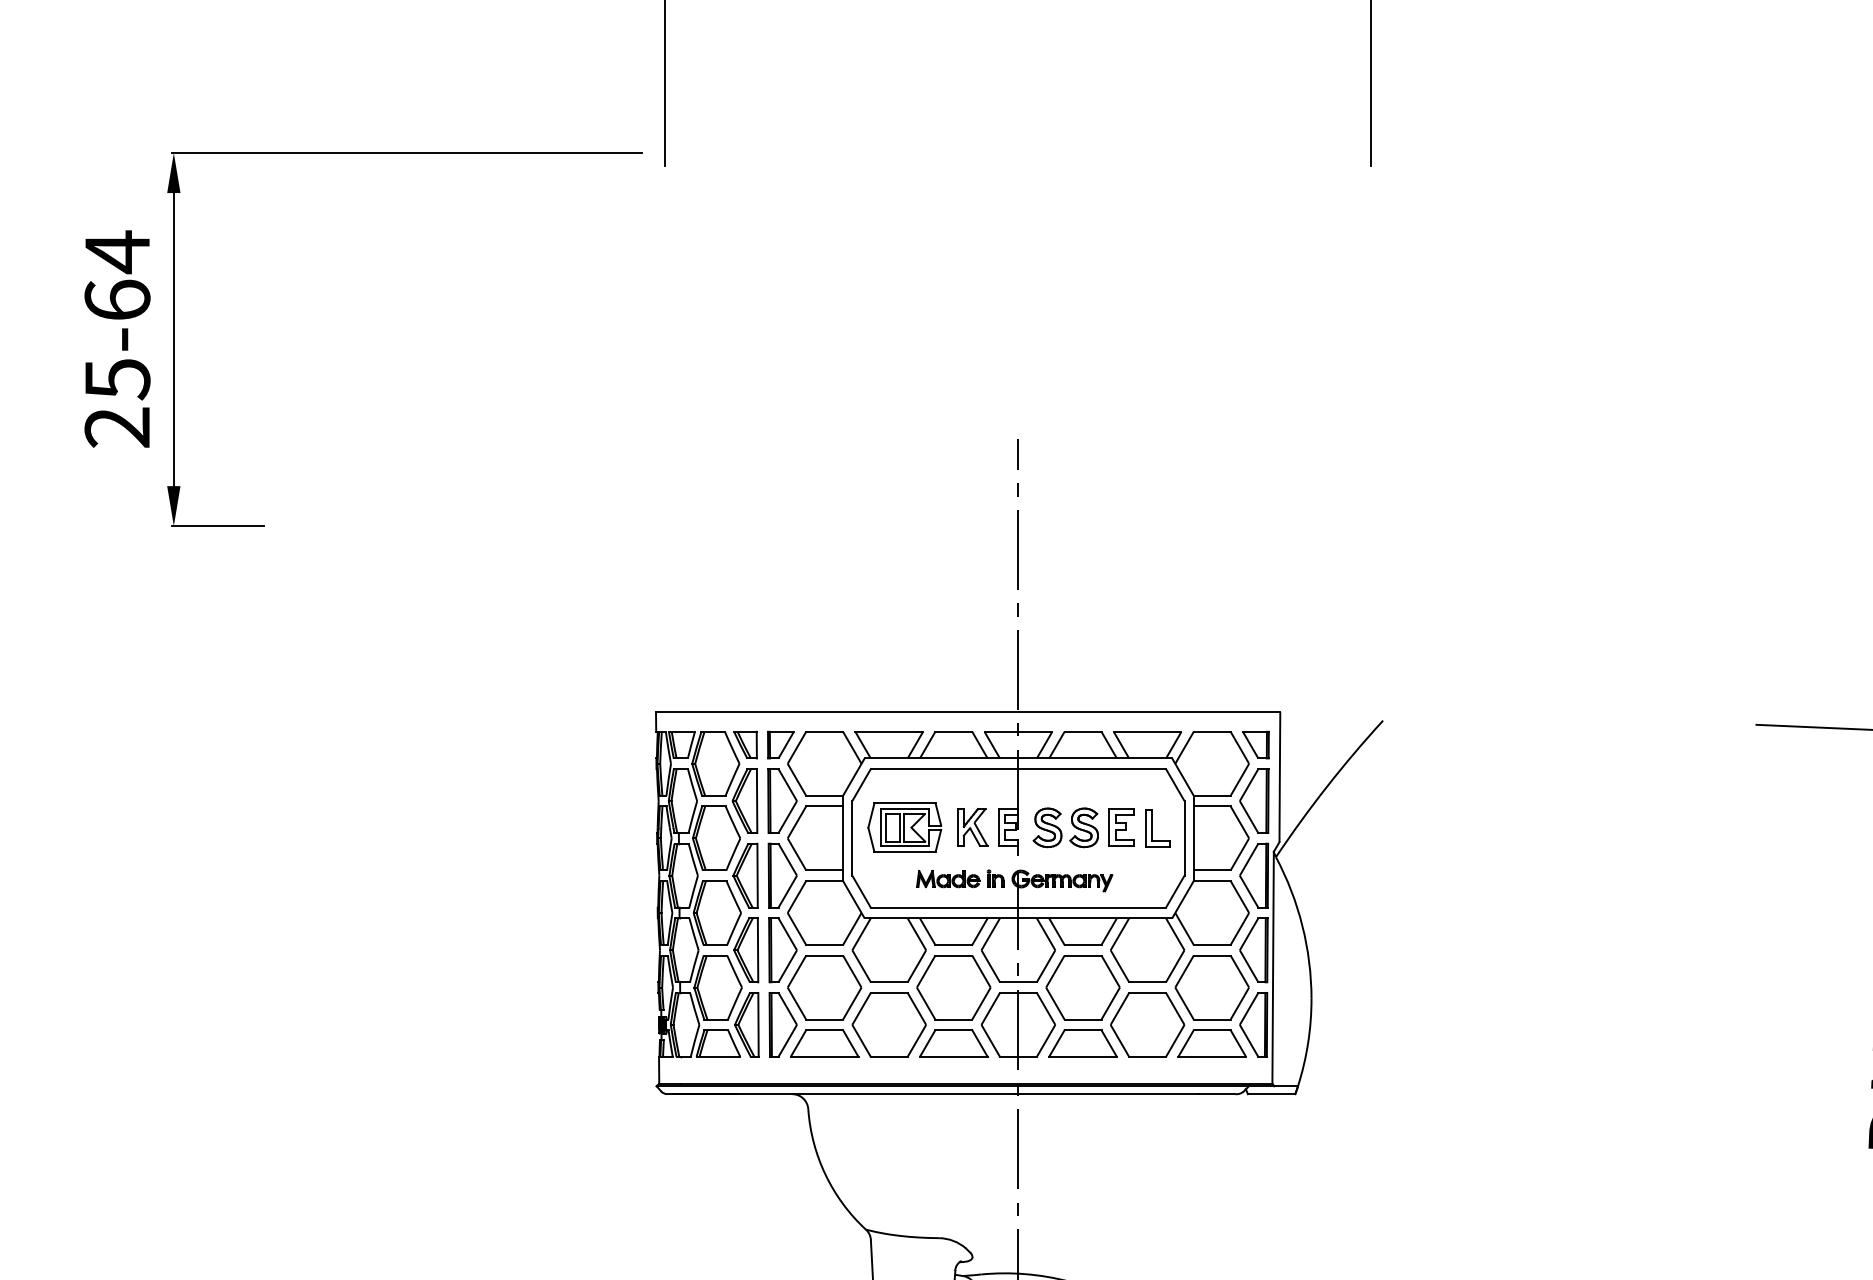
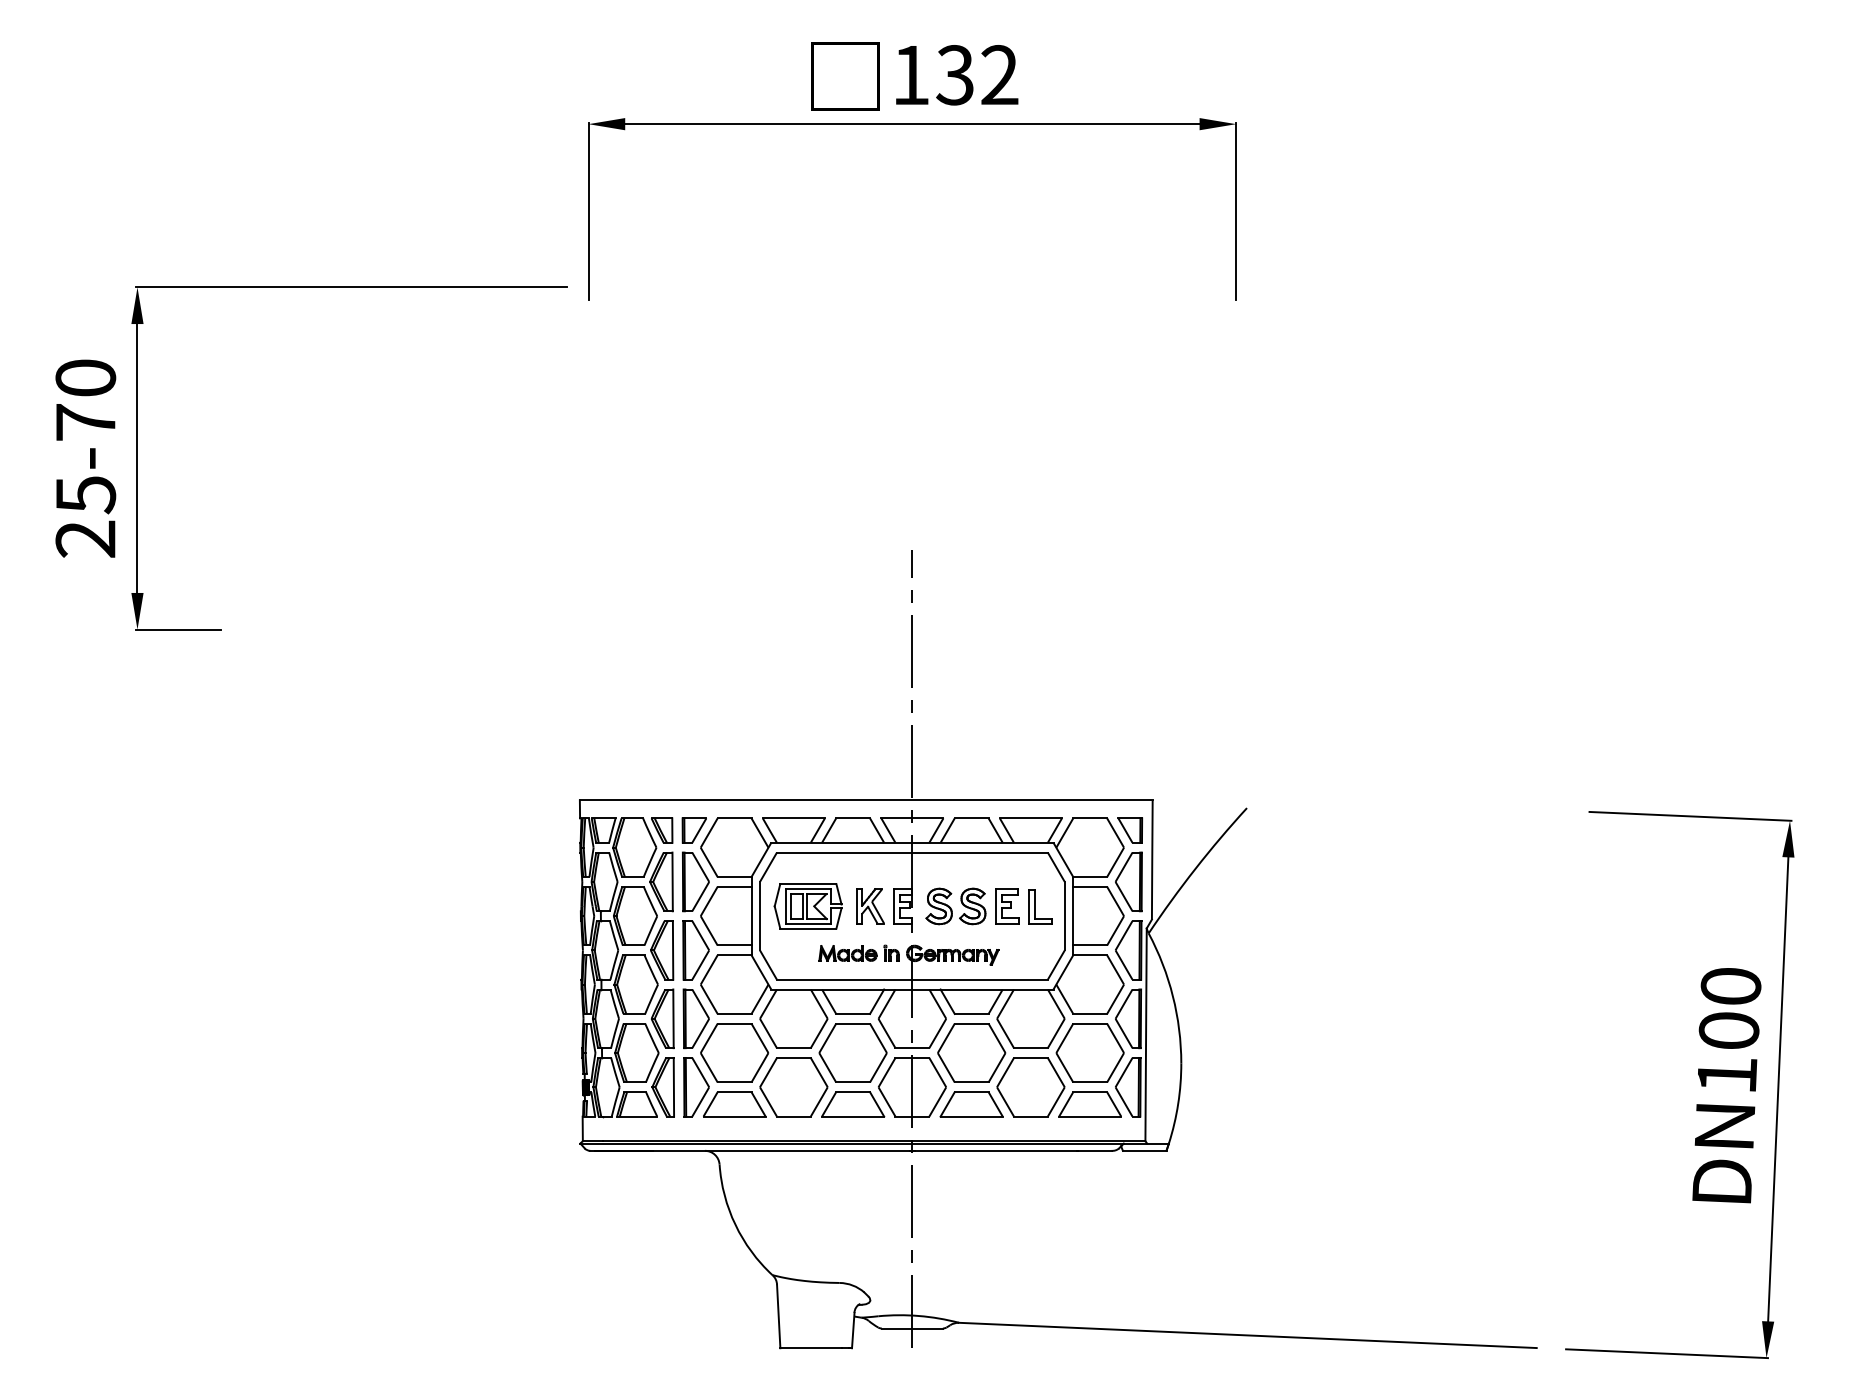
text: (117, 275) -> (85, 399), 25-64 -> 25-70

